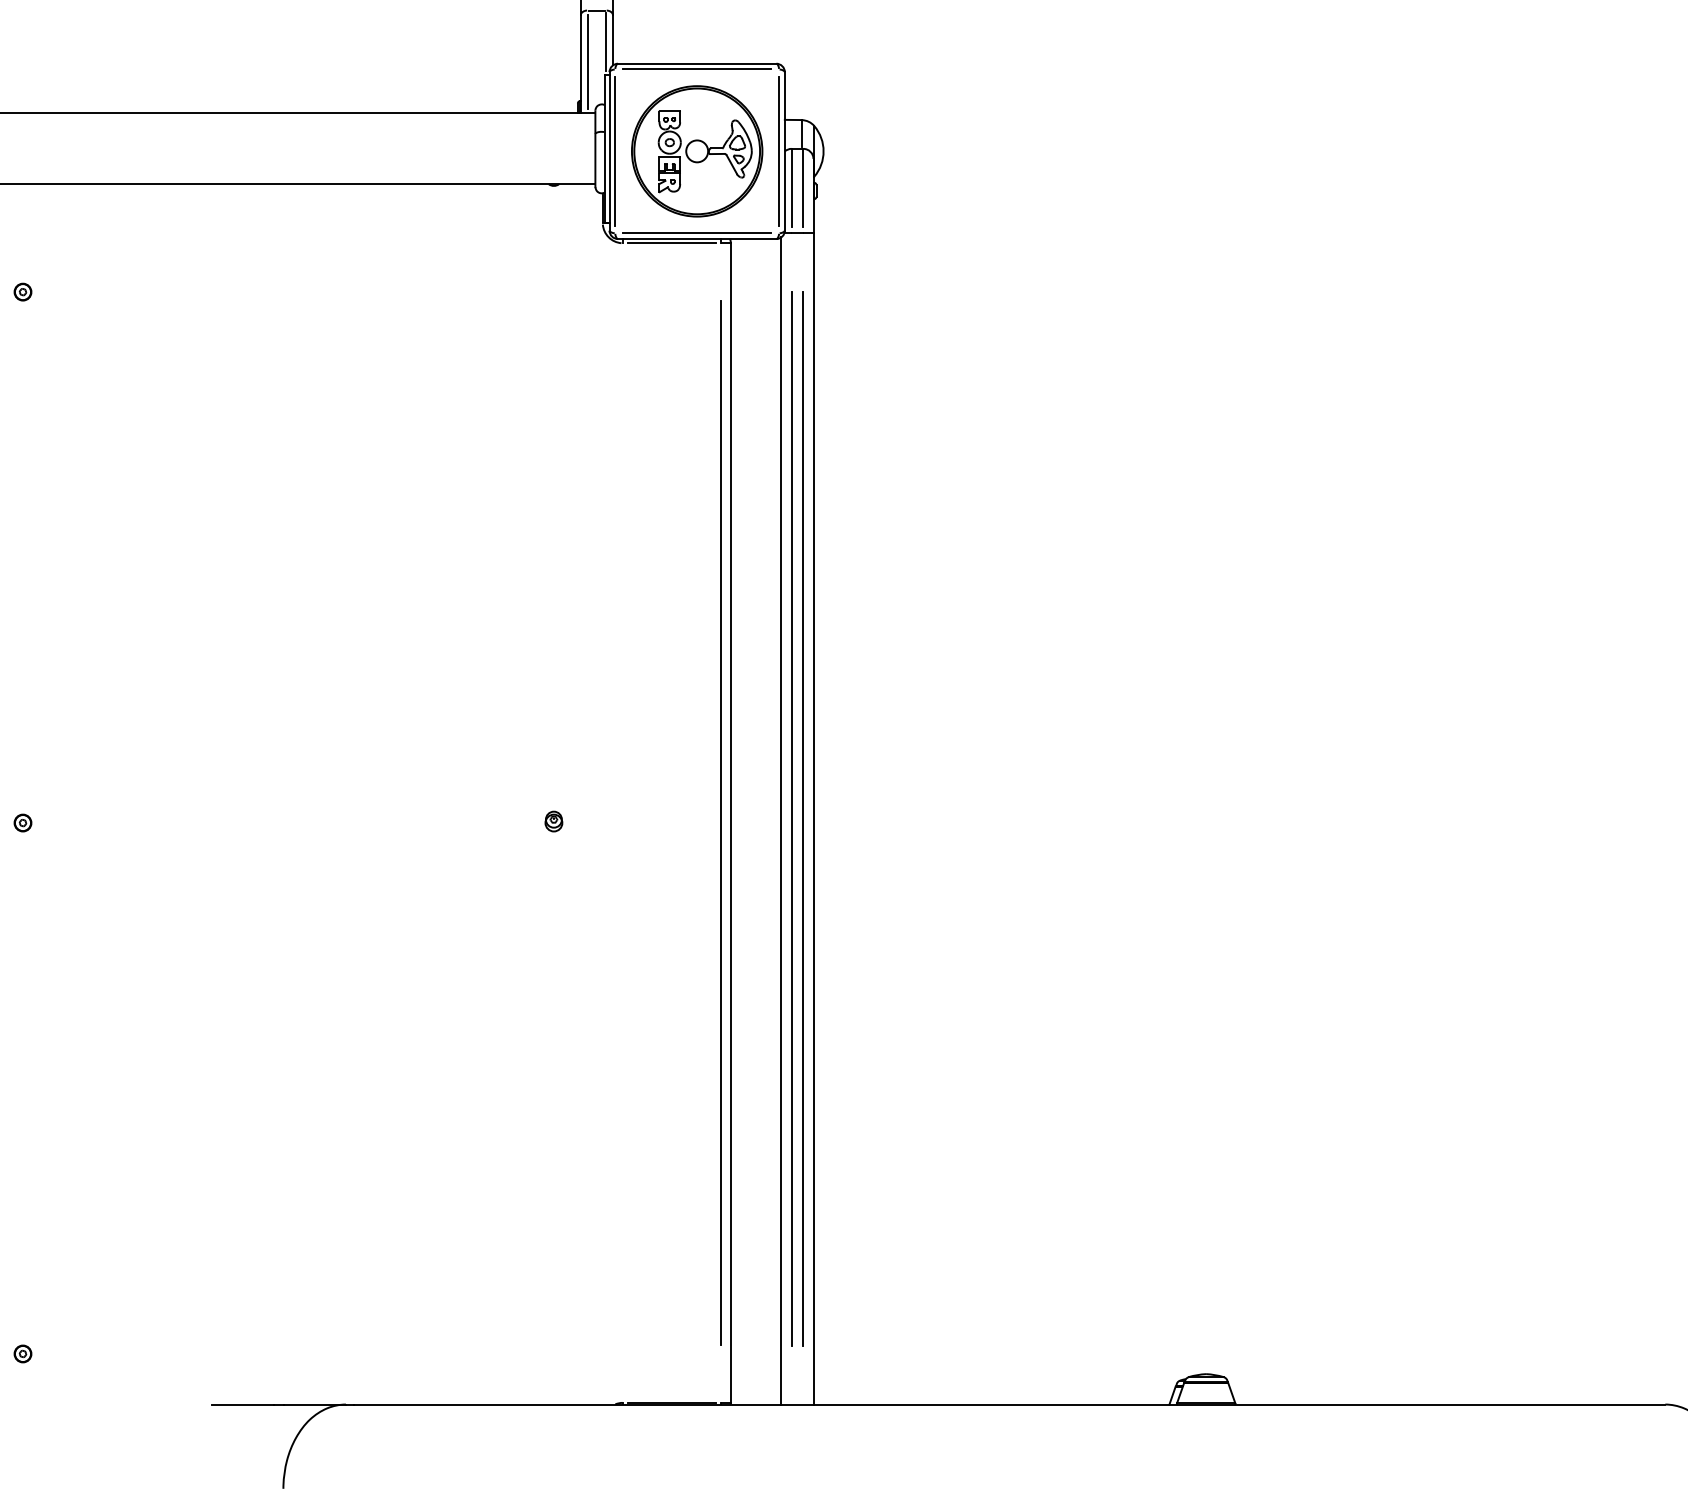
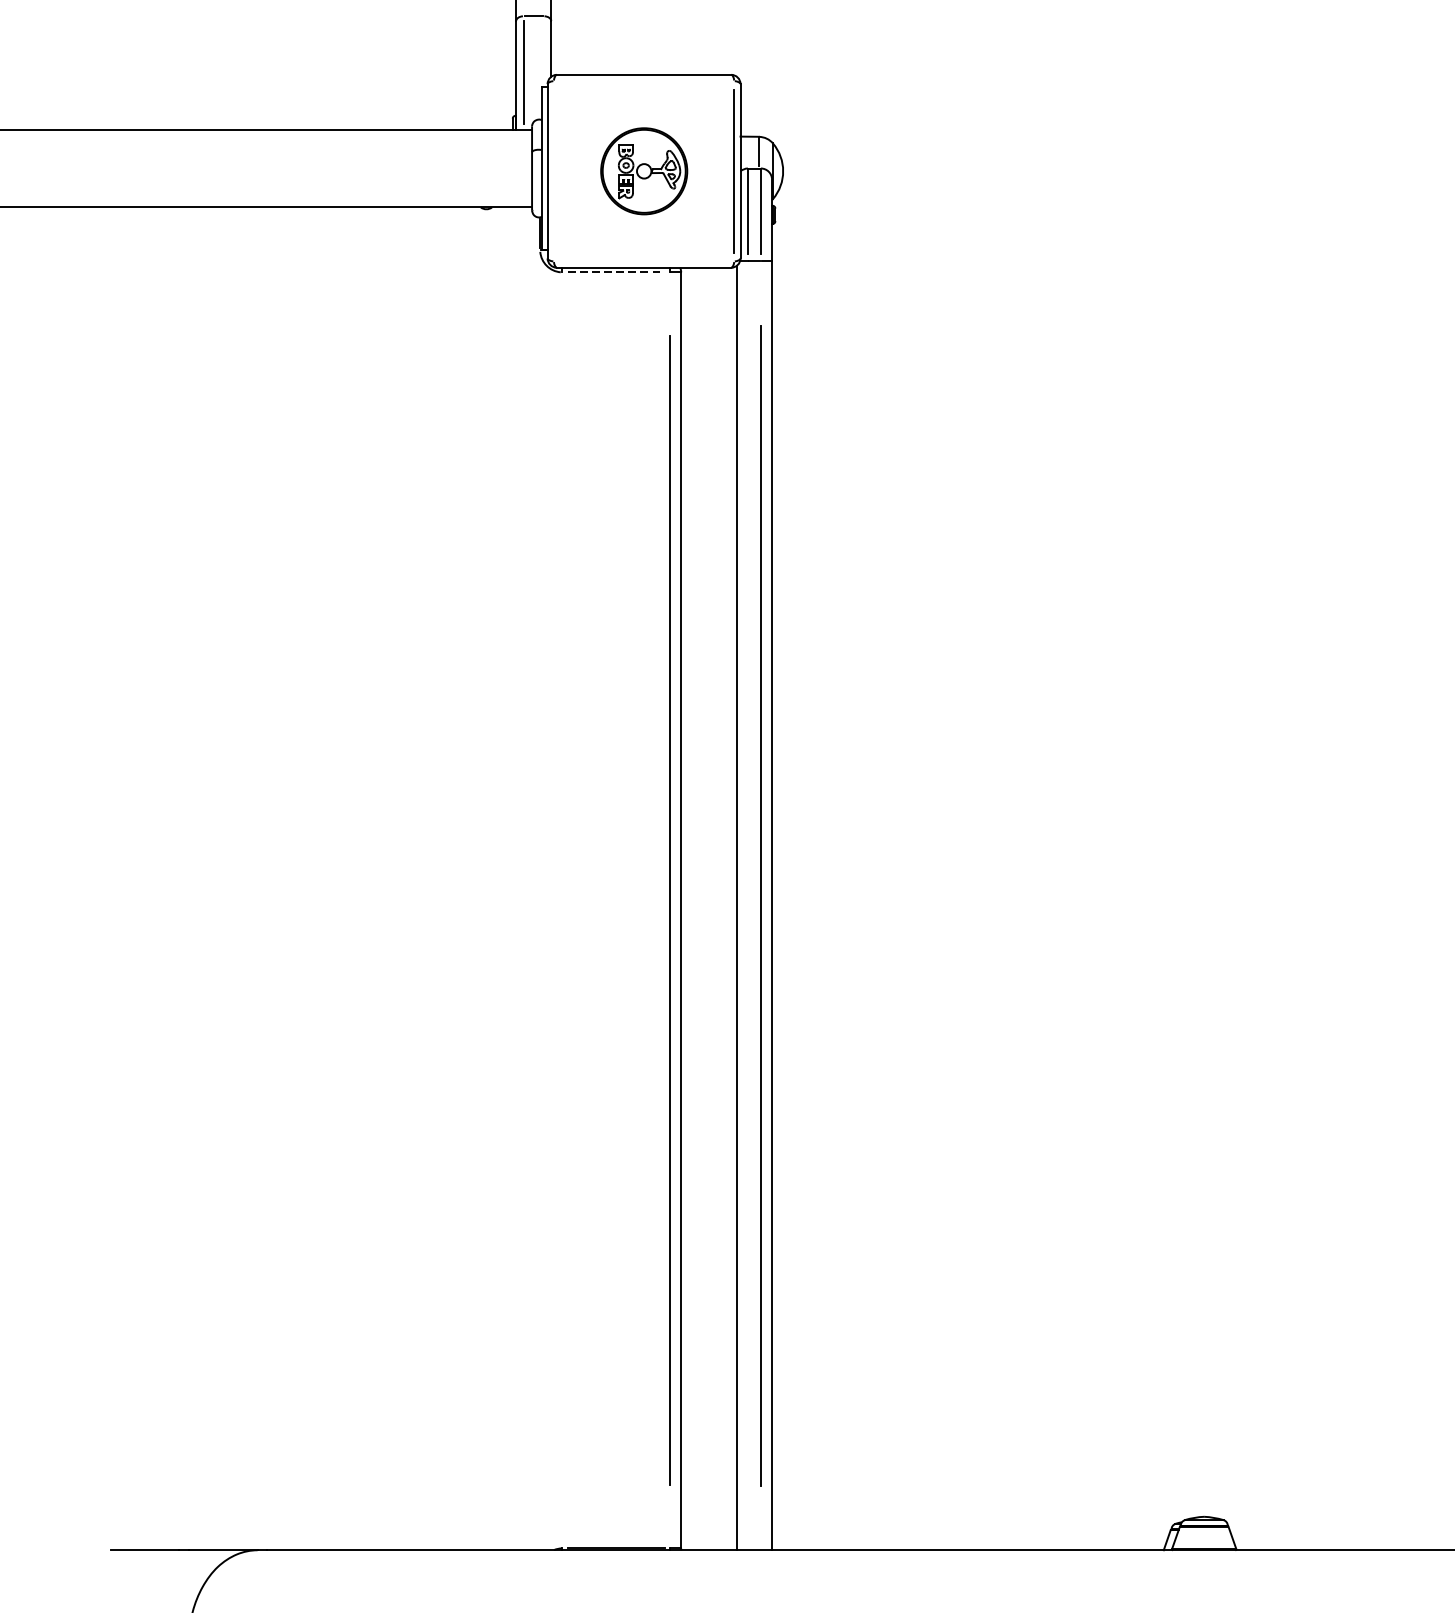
line: (606, 42) -> (544, 51), removed
line: (697, 69) -> (644, 81), removed
line: (615, 151) -> (554, 171), removed
part: (697, 151) -> (644, 171), size x0.6
line: (697, 233) -> (644, 261), removed
line: (671, 243) -> (615, 272), solid -> dashed
line: (791, 818) -> (747, 905), removed
part: (553, 821) -> (485, 908), removed

